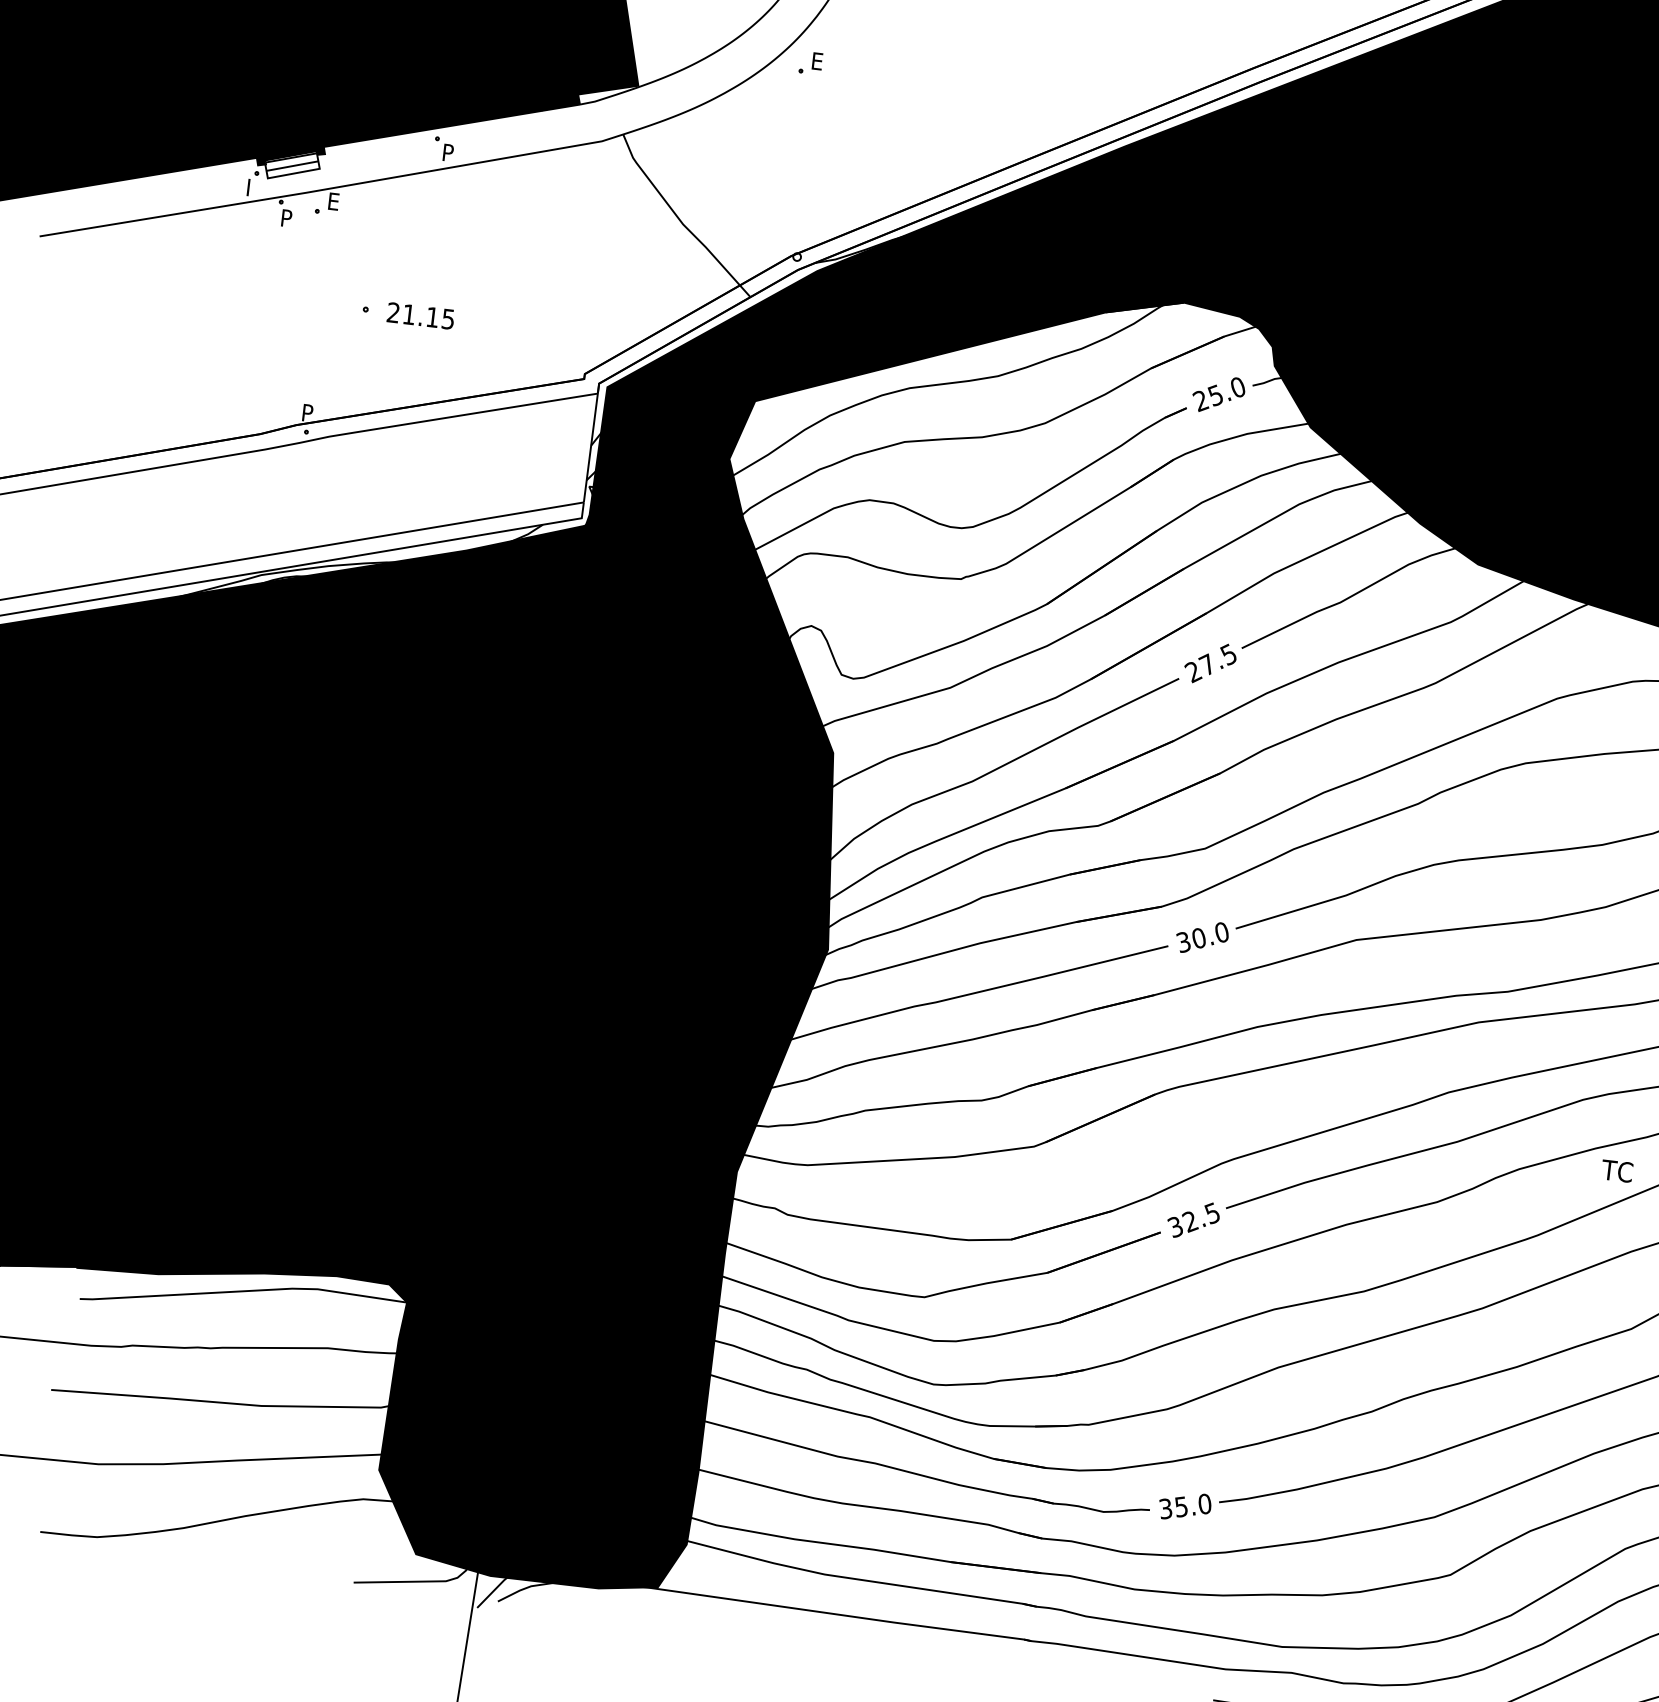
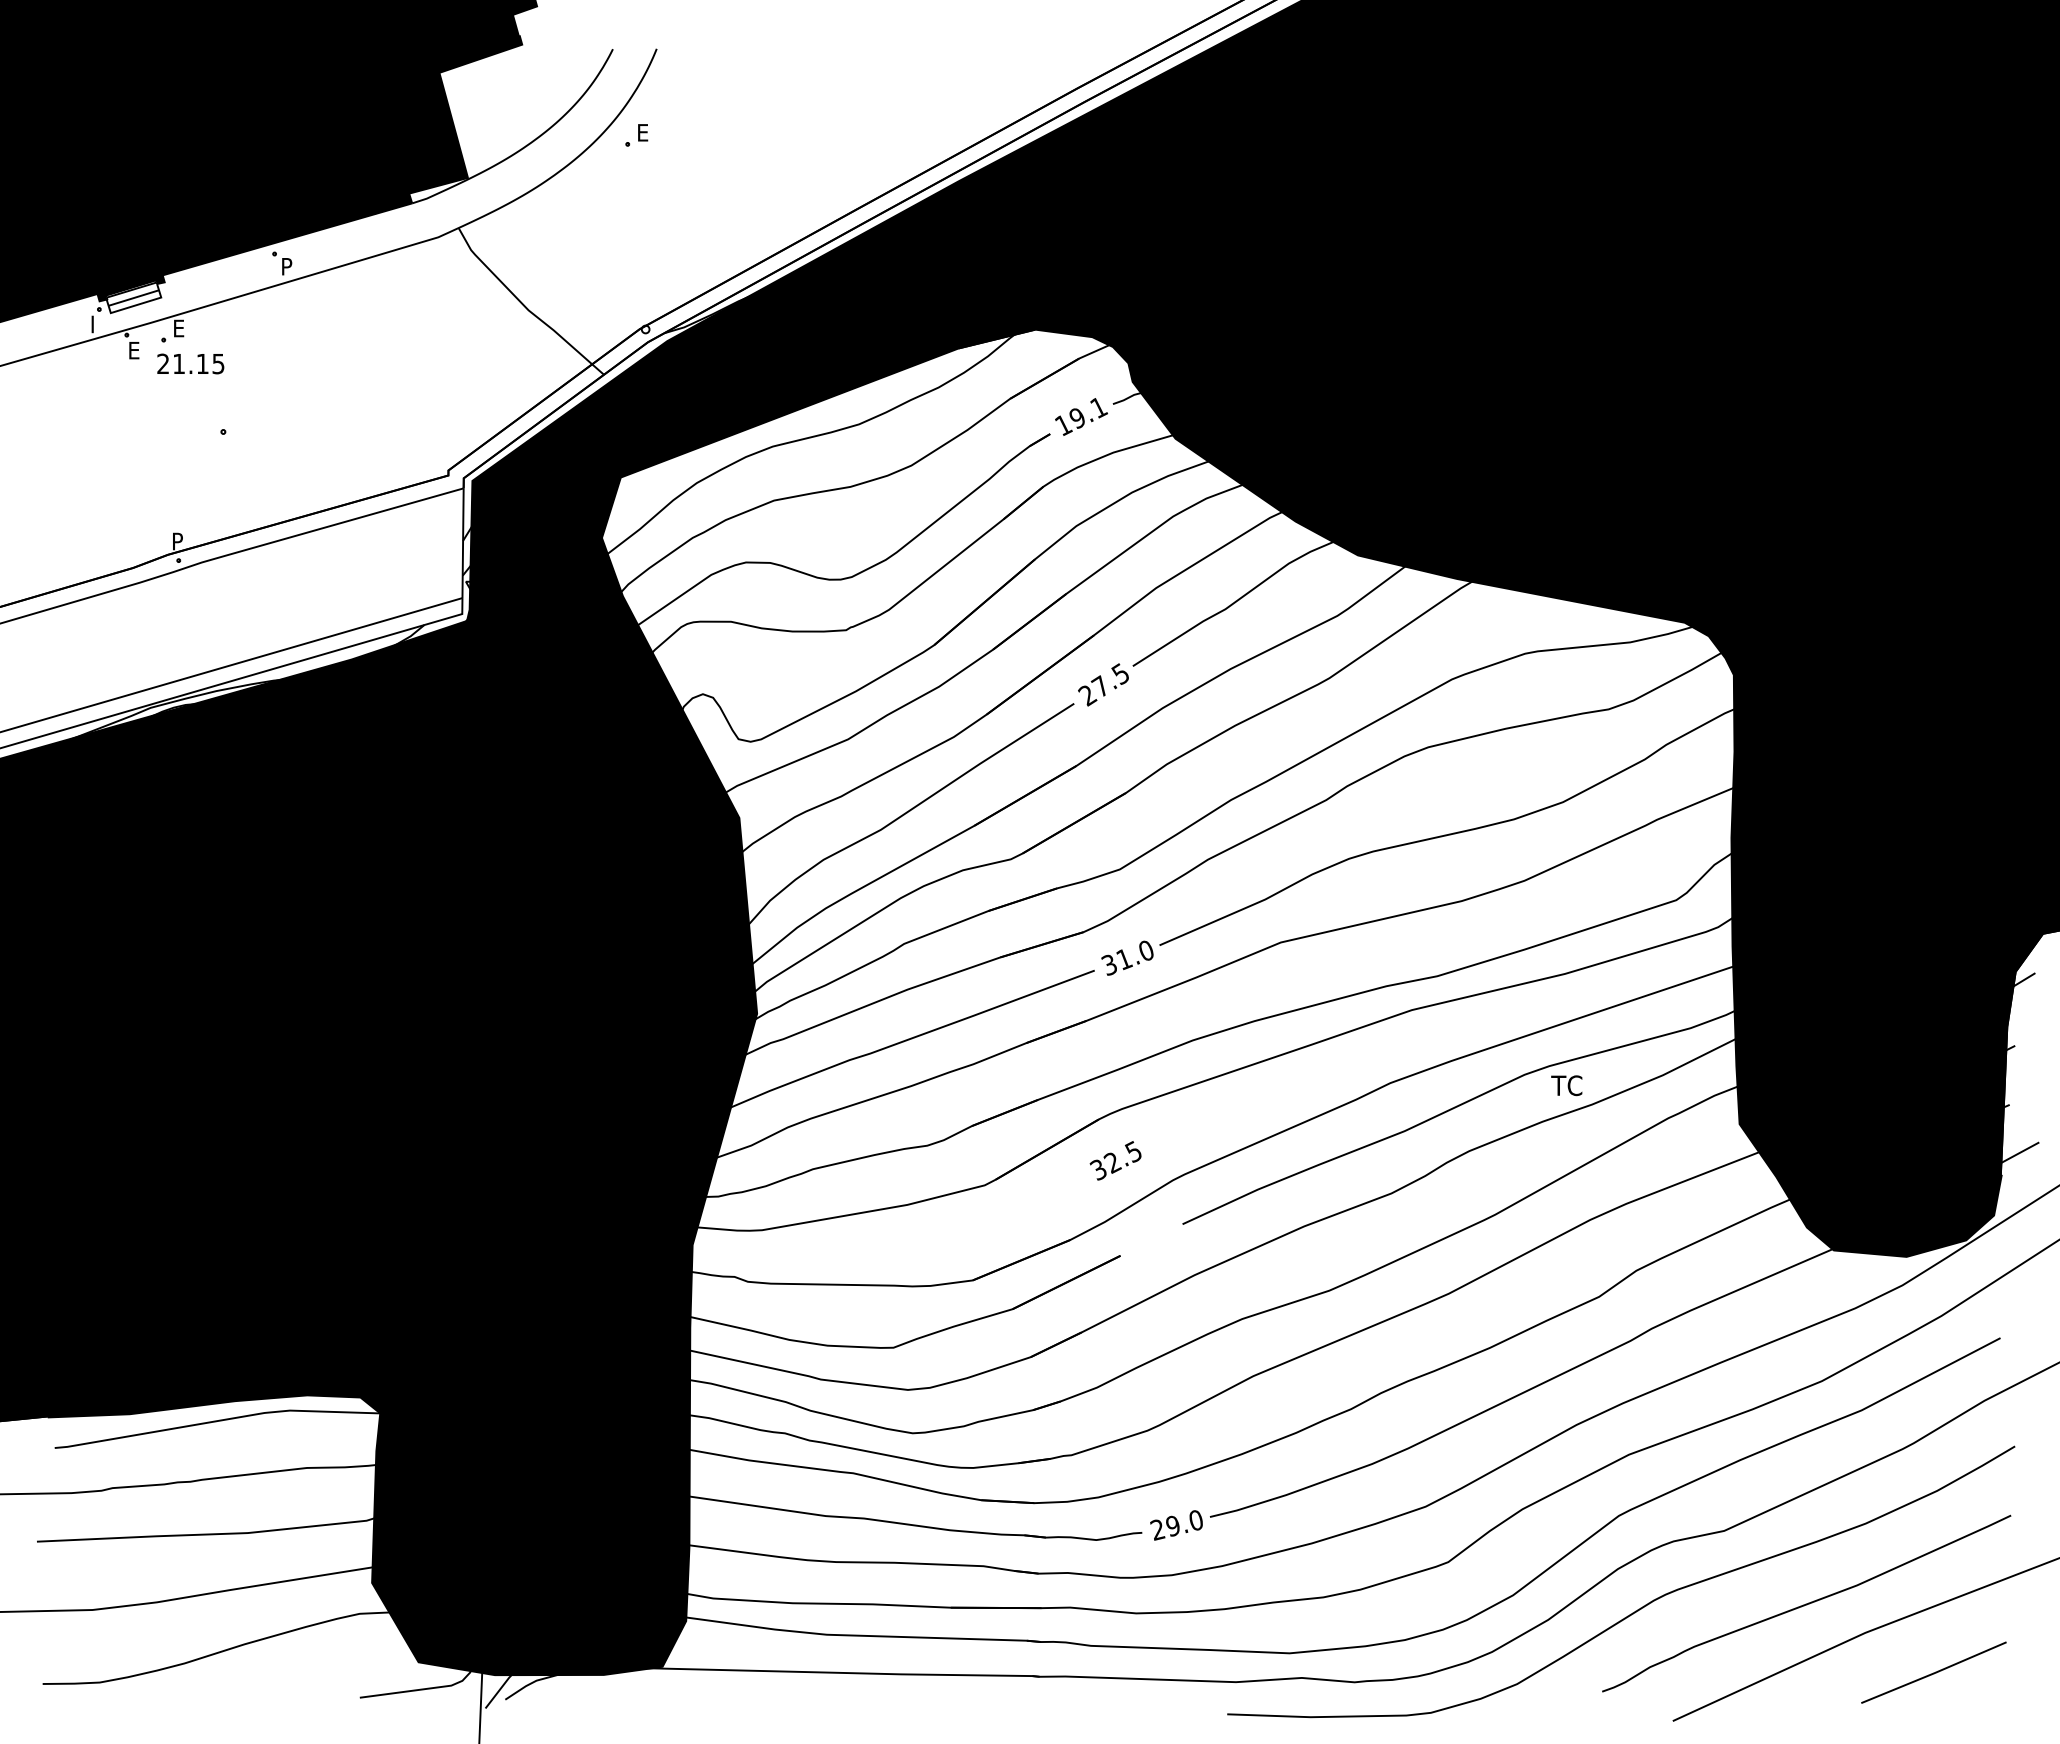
text: (288, 218) -> (135, 350), P -> E
text: (420, 315) -> (190, 363), moved
text: (1219, 394) -> (1081, 416), 25.0 -> 19.1
text: (1199, 938) -> (1124, 959), 30.0 -> 31.0
text: (1616, 1170) -> (1566, 1085), moved
text: (1193, 1219) -> (1115, 1160), moved
text: (1172, 1507) -> (1164, 1527), 35.0 -> 29.0

